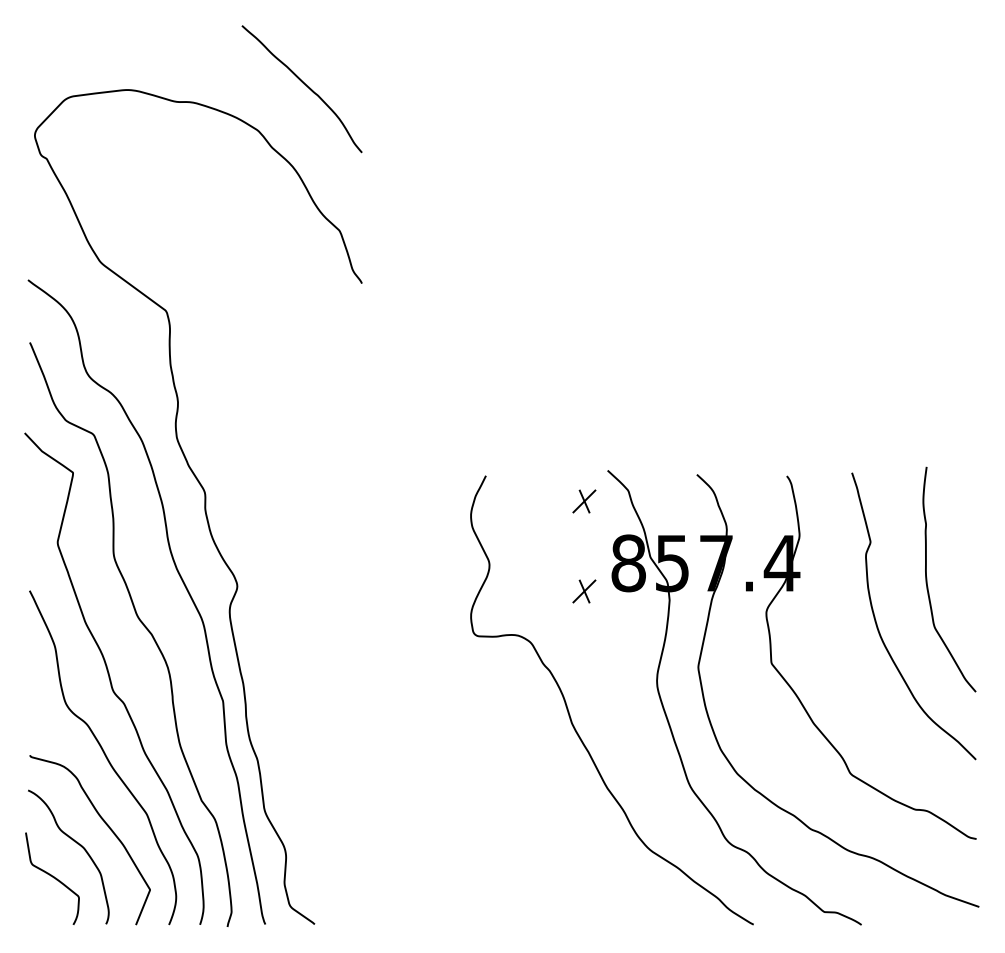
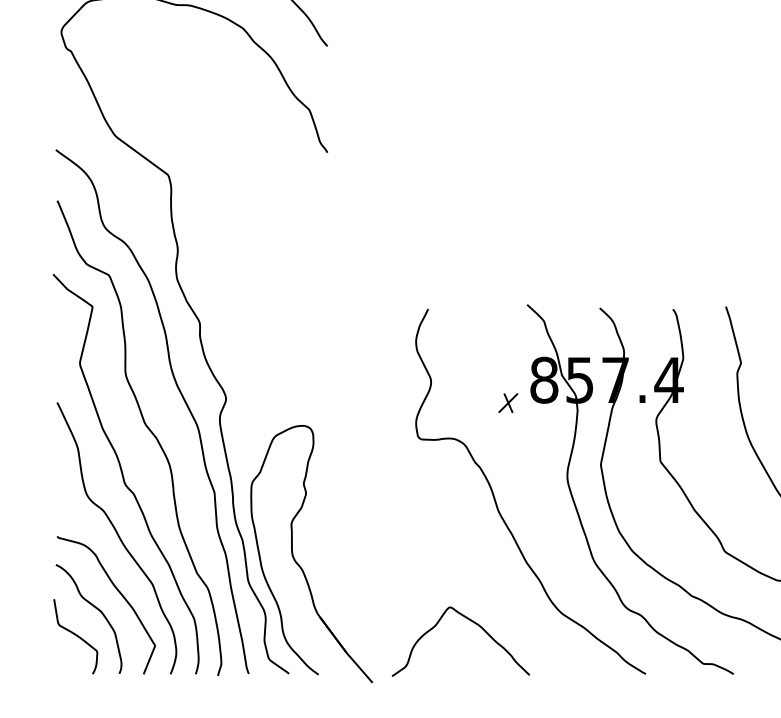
part: (584, 501) -> (508, 329), removed
part: (327, 790) -> (299, 564), added
curve: (542, 862) -> (474, 623), added

